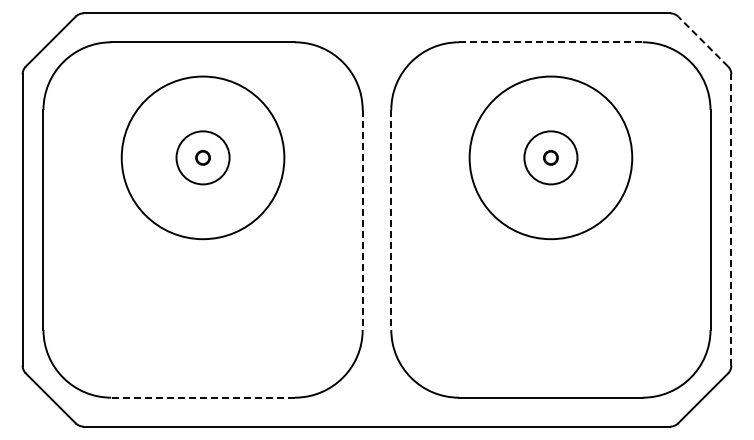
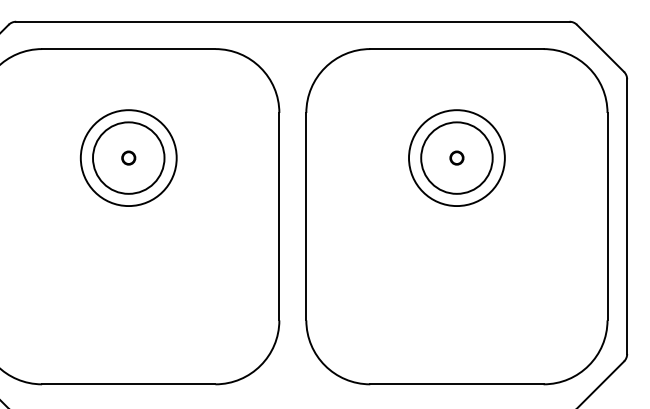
line: (702, 41) -> (599, 48), dashed -> solid
line: (550, 42) -> (456, 49), dashed -> solid
circle: (202, 157) -> (128, 157), size x0.62
circle: (202, 157) -> (128, 157), size x1.43
circle: (550, 157) -> (456, 157), size x0.62
circle: (550, 157) -> (456, 157), size x1.43
line: (362, 219) -> (279, 216), dashed -> solid
line: (391, 219) -> (306, 216), dashed -> solid
line: (731, 219) -> (627, 216), dashed -> solid
line: (203, 397) -> (129, 384), dashed -> solid

